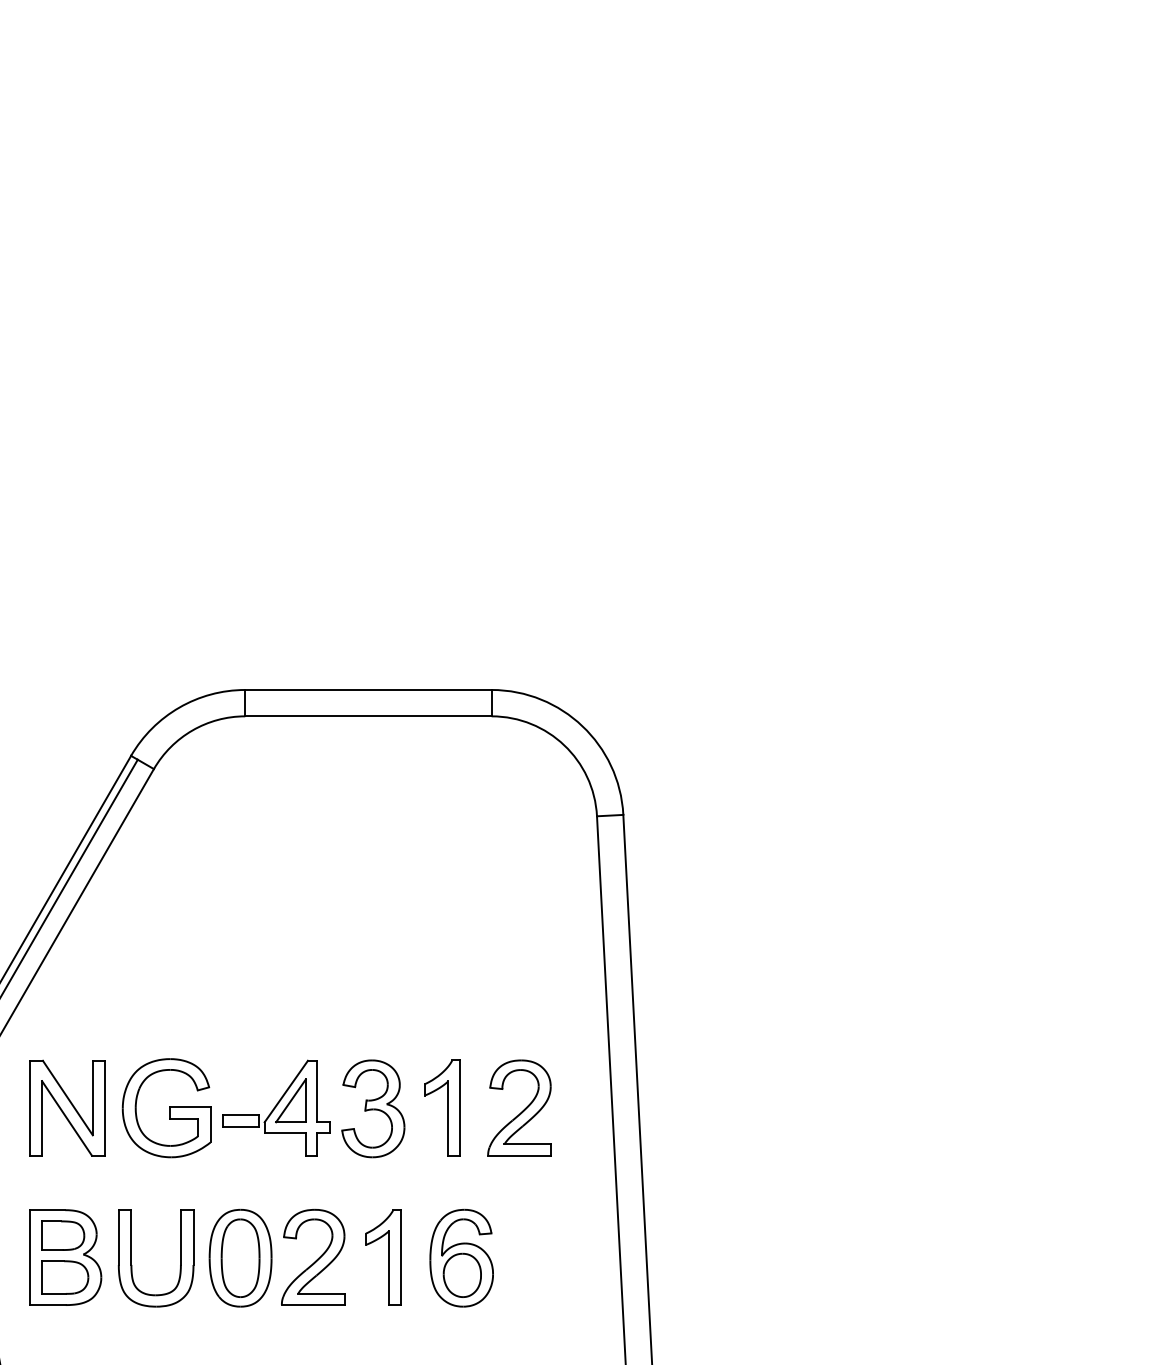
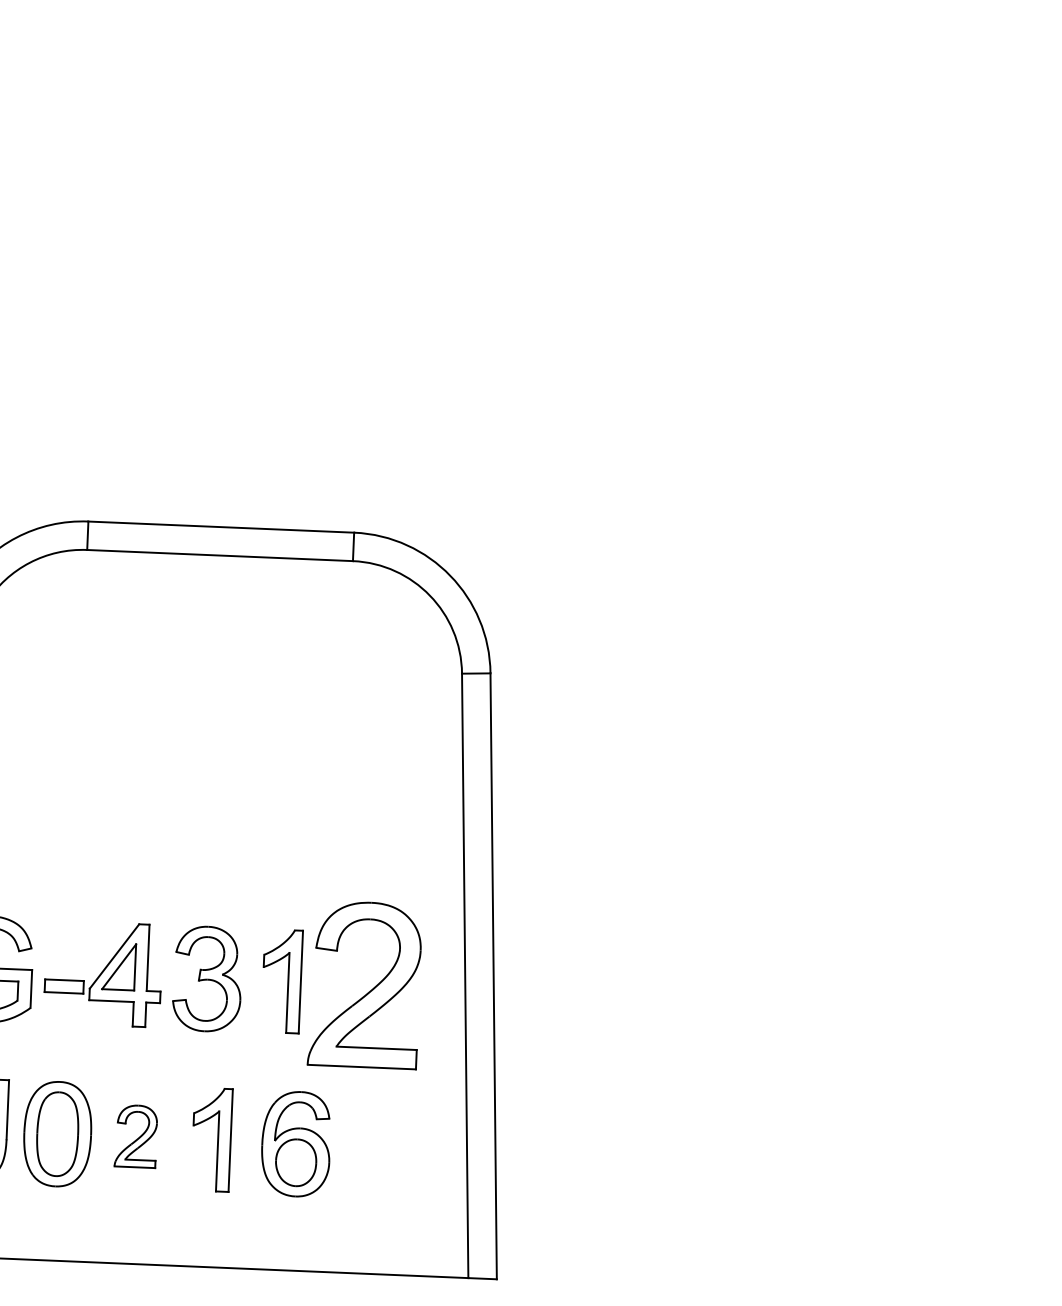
part: (519, 1107) -> (365, 984), size x1.6
part: (313, 1256) -> (136, 1135), size x0.6

